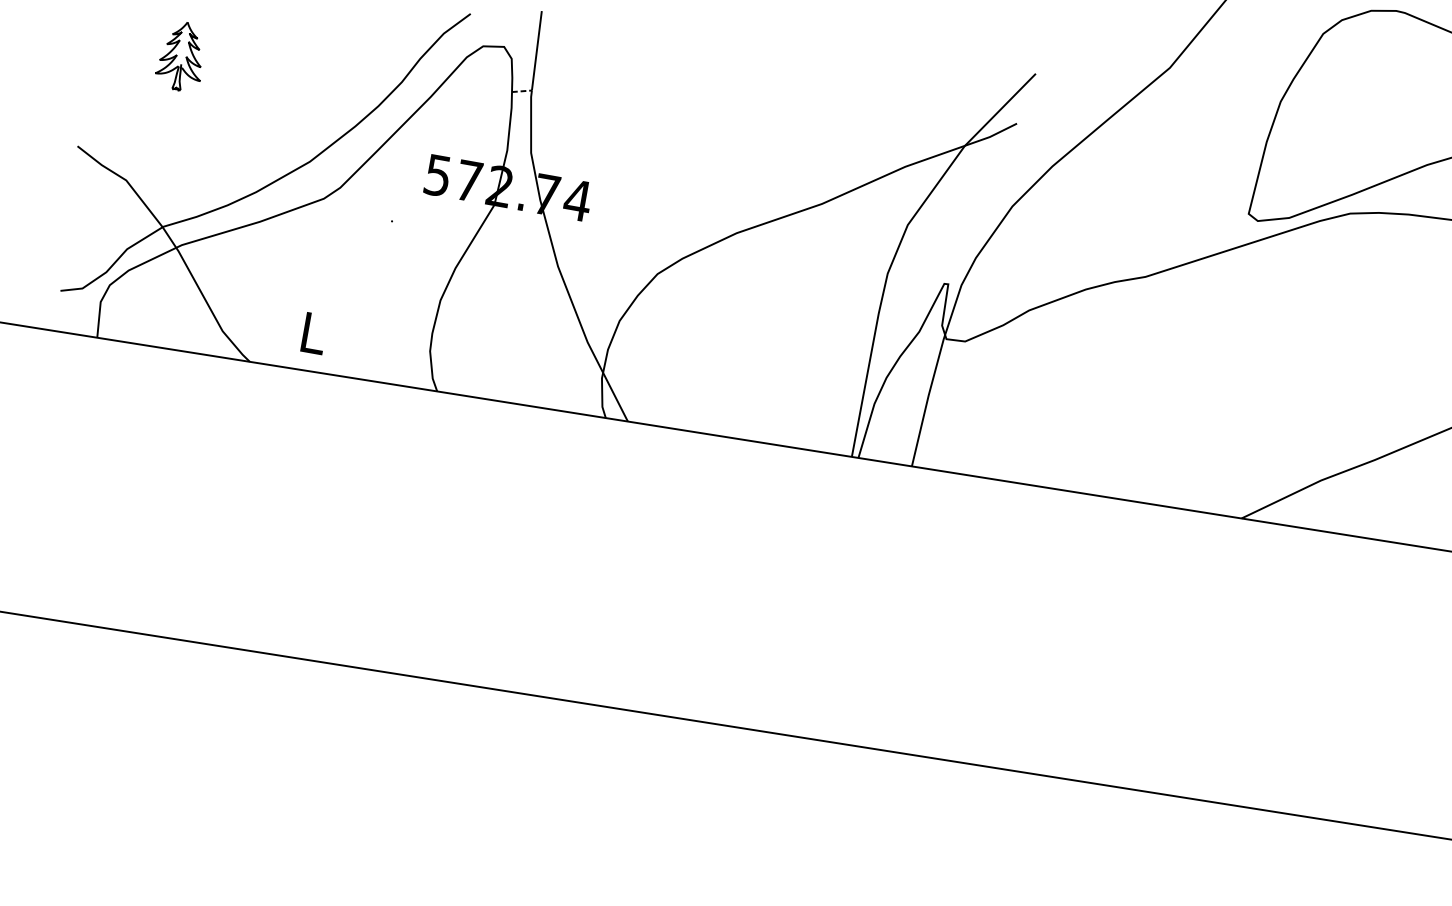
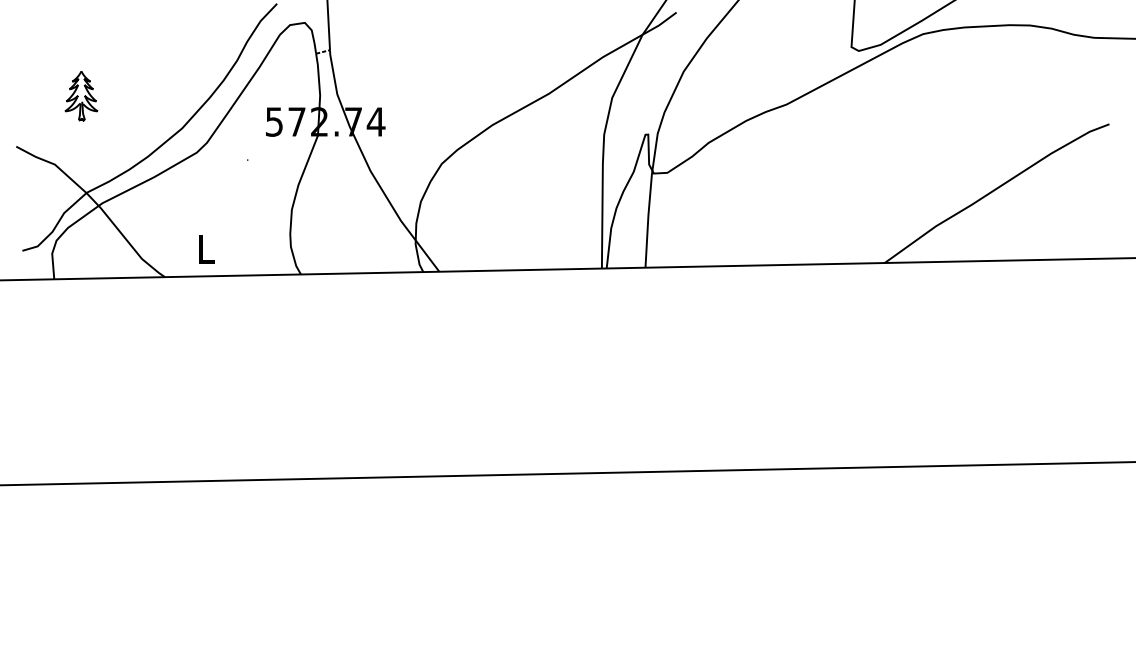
part: (181, 56) -> (81, 96), moved

